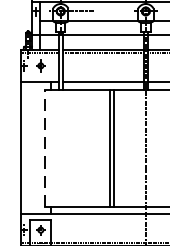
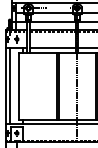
line: (27, 148) -> (9, 86), added
line: (45, 148) -> (19, 86), dashed -> solid

